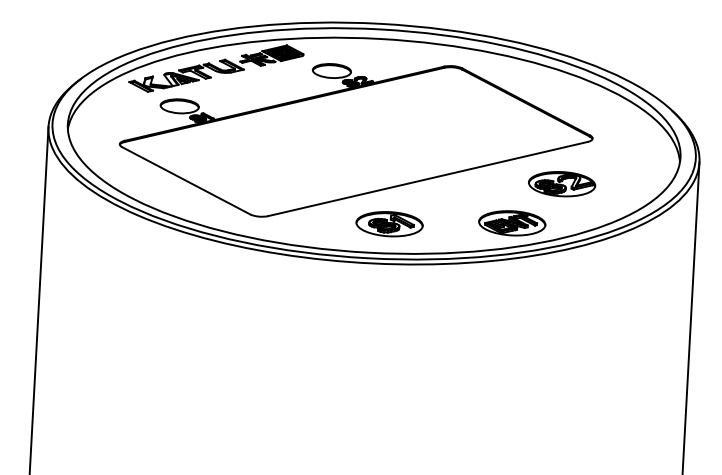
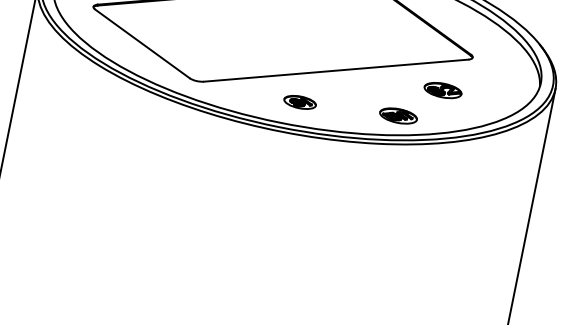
part: (562, 184) -> (443, 90), size x0.7
part: (512, 223) -> (398, 116), size x0.7
part: (389, 224) -> (300, 102), size x0.6

